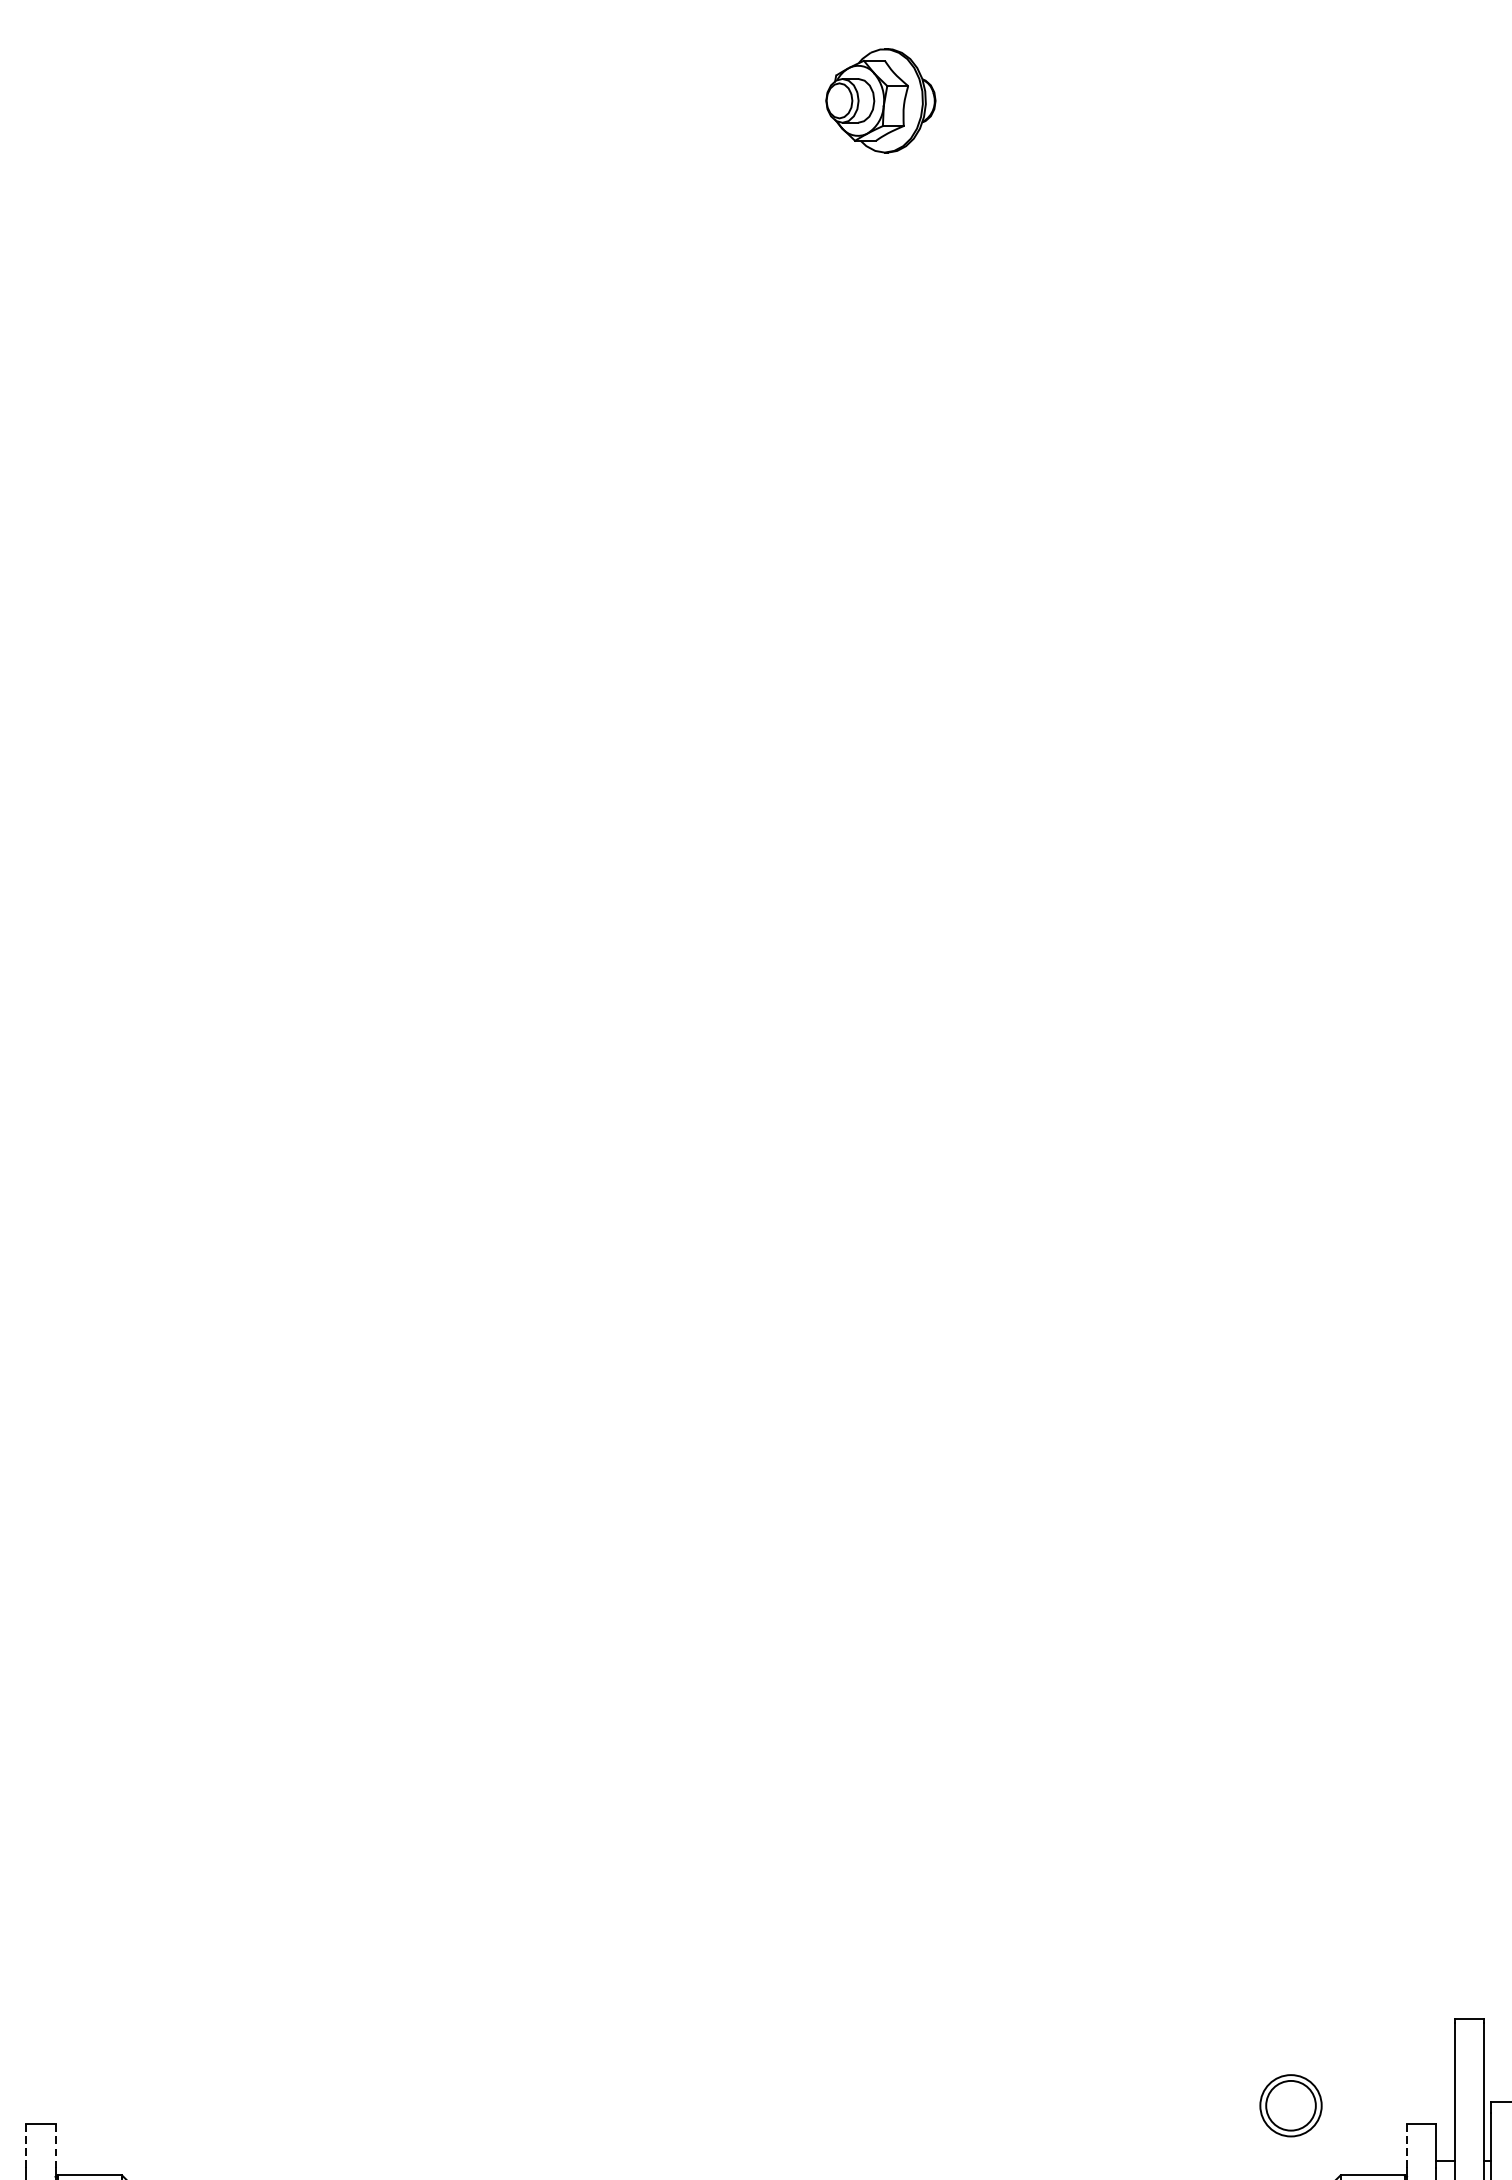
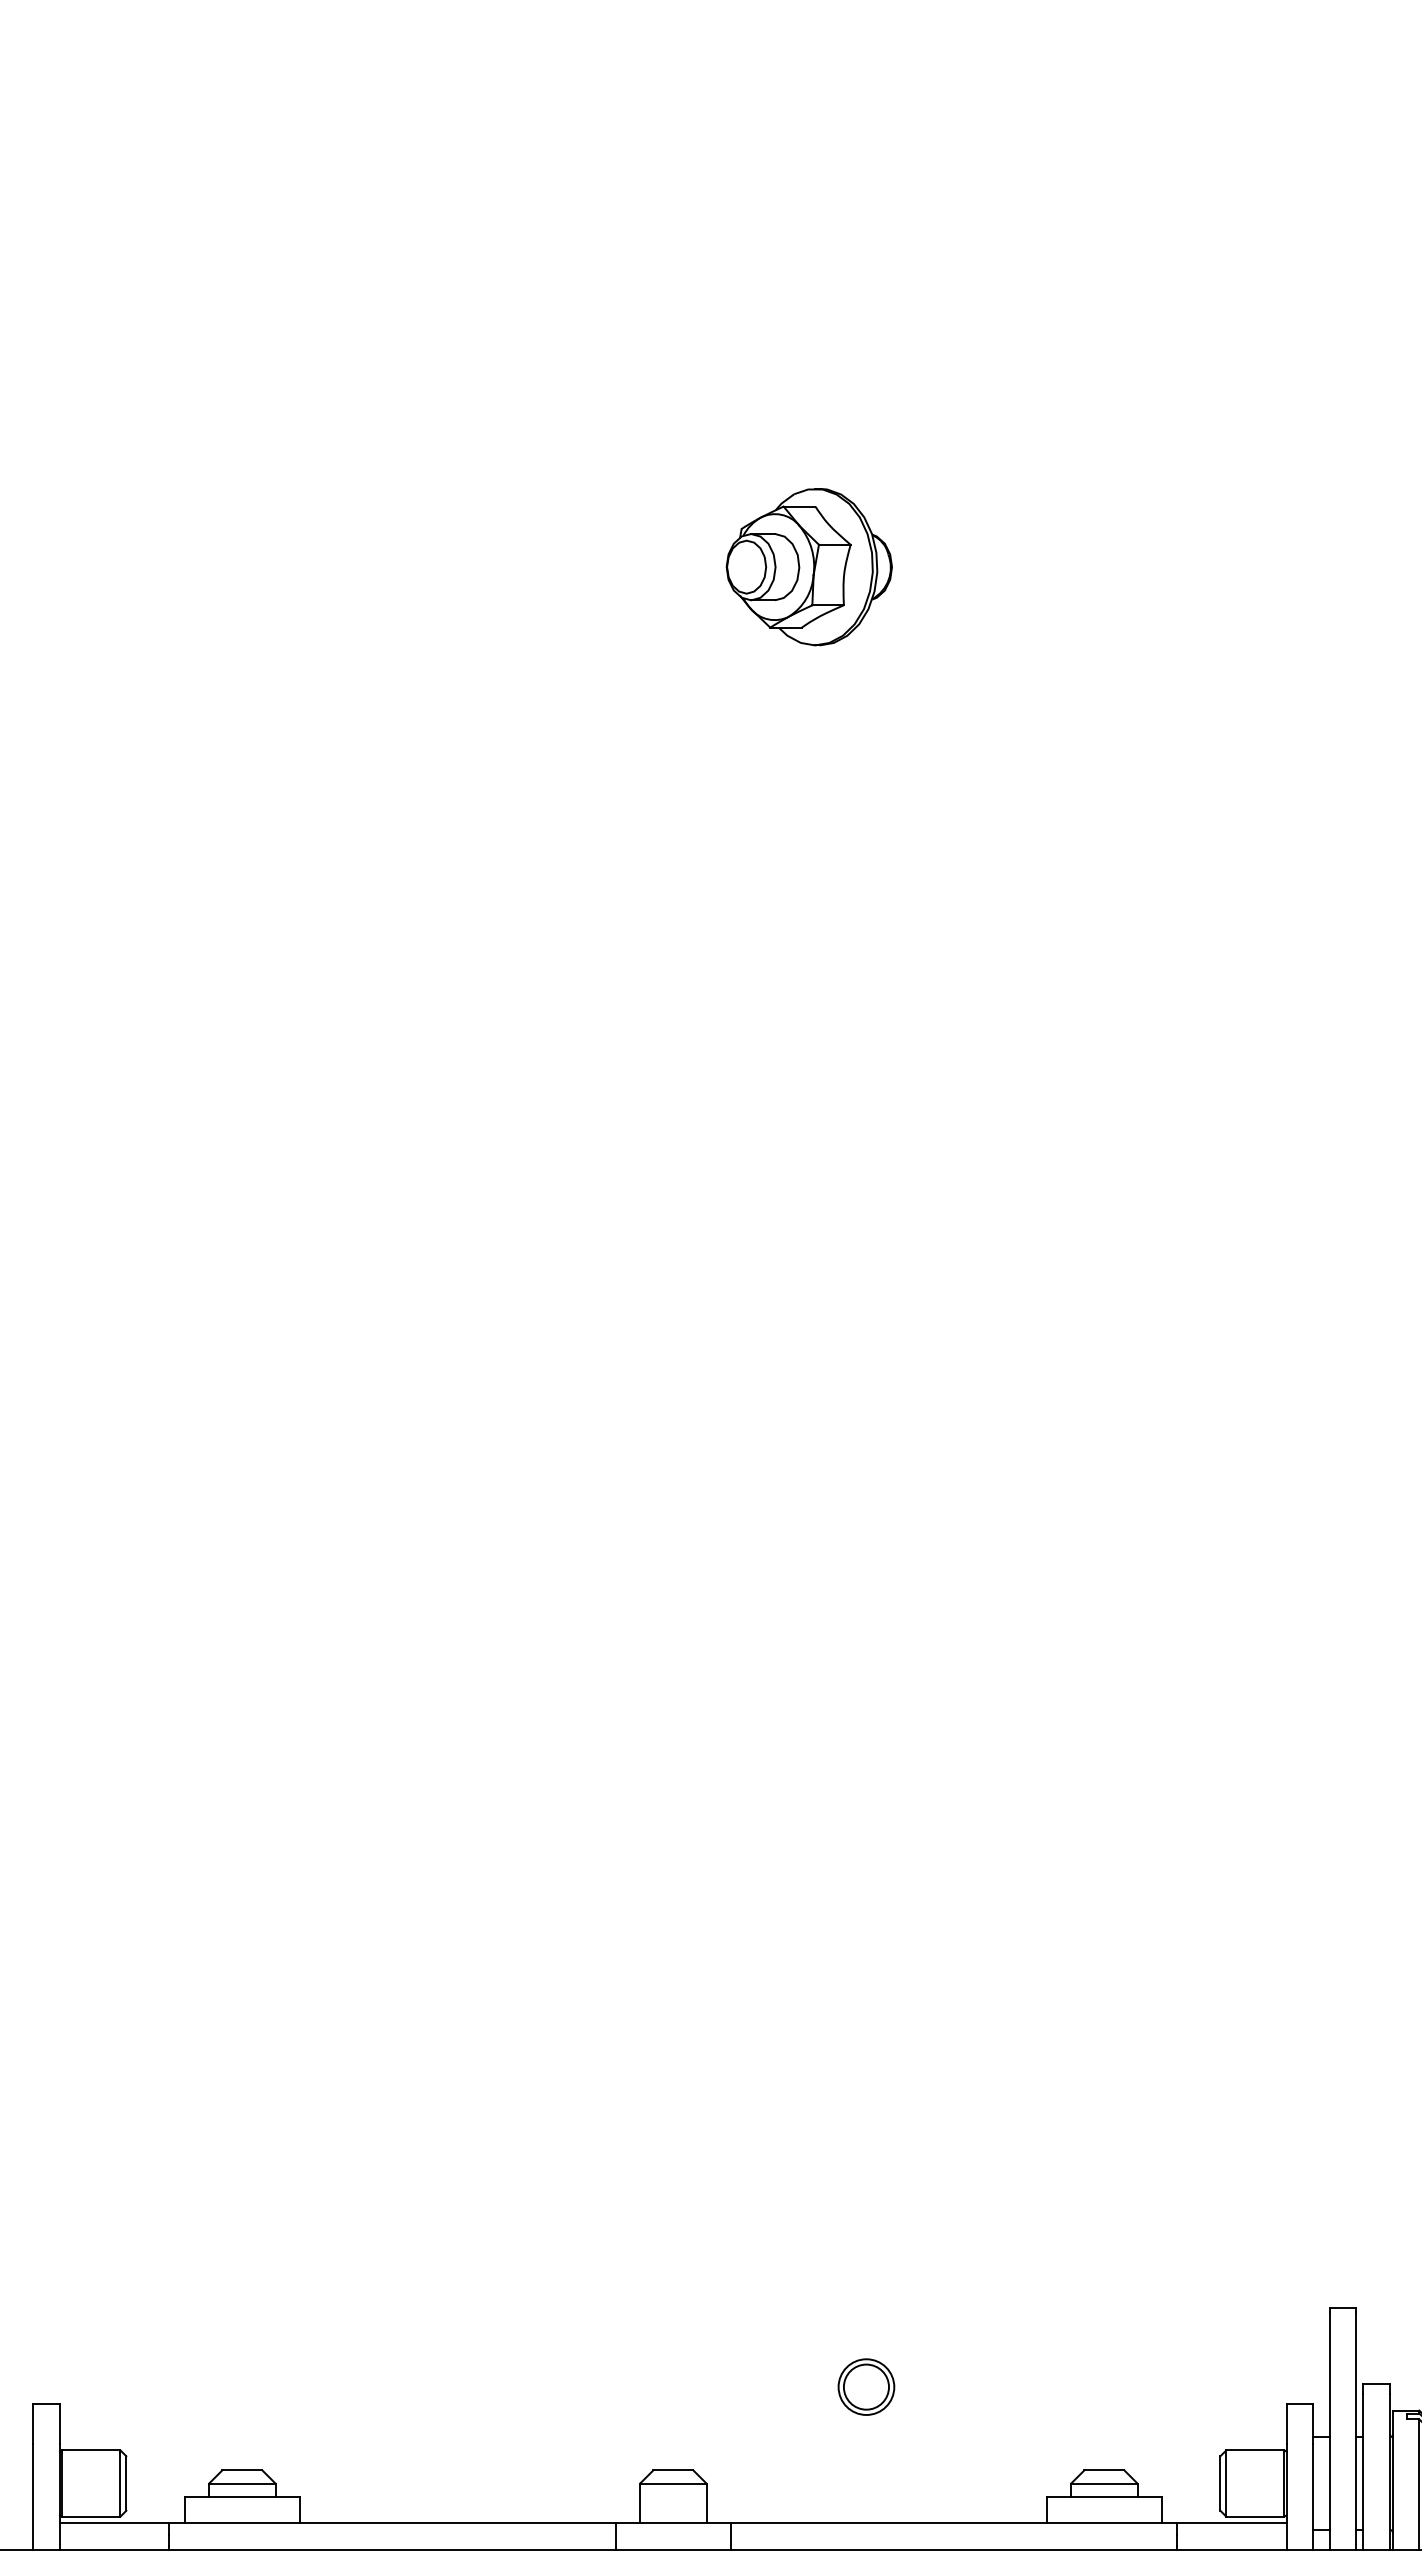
part: (880, 101) -> (808, 567), size x1.67
part: (1291, 2105) -> (866, 2386), moved
line: (26, 2145) -> (33, 2423), dashed -> solid
line: (56, 2145) -> (60, 2423), dashed -> solid
line: (1406, 2145) -> (1286, 2423), dashed -> solid

